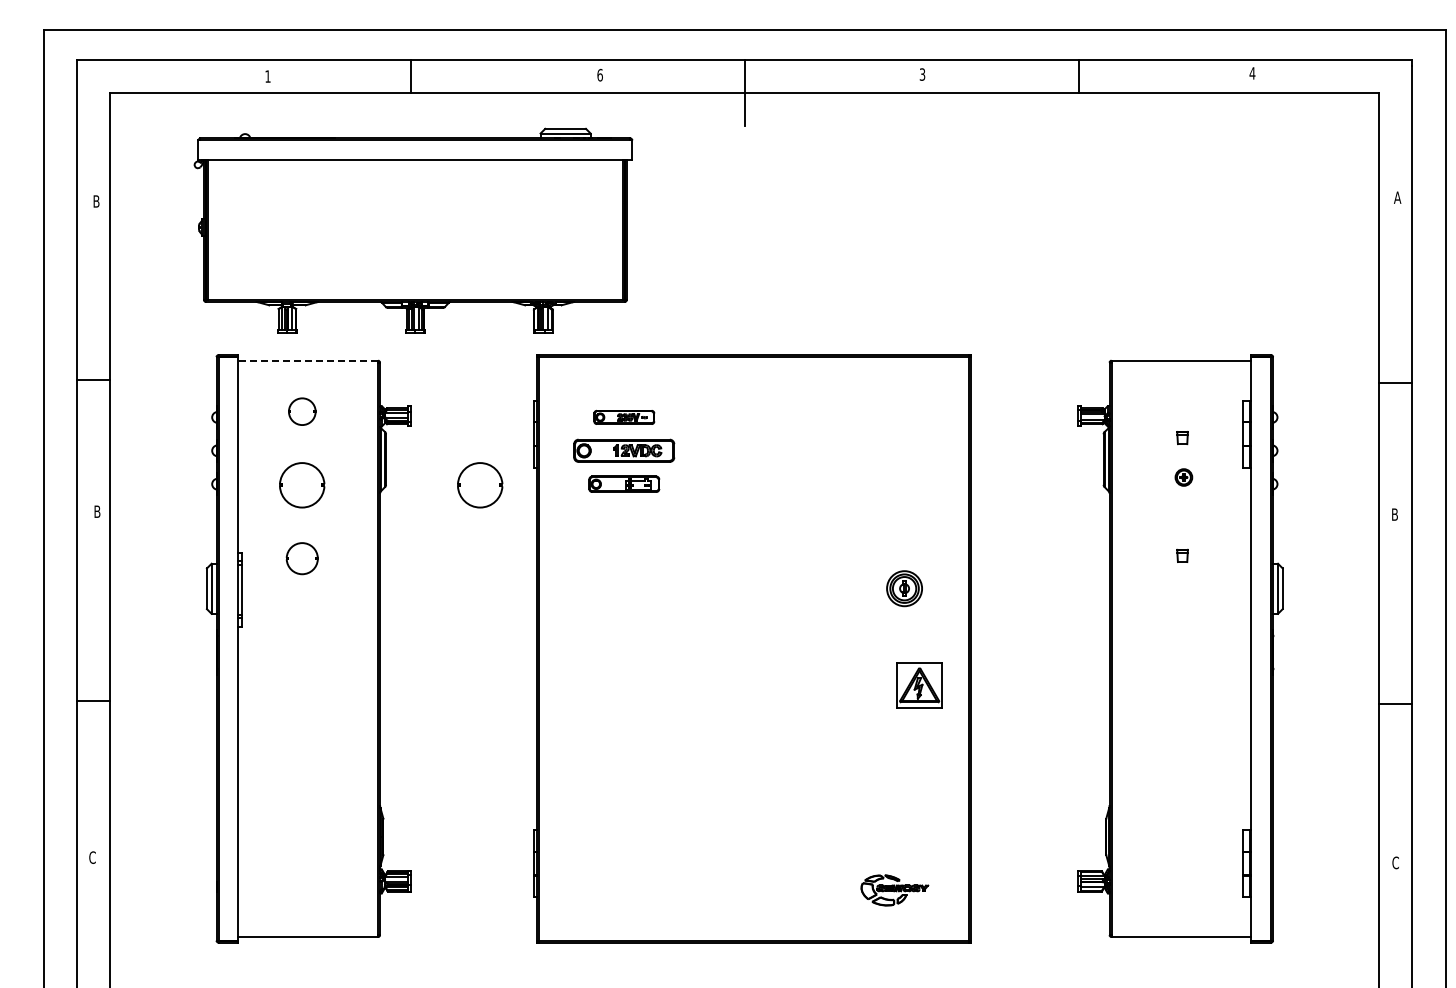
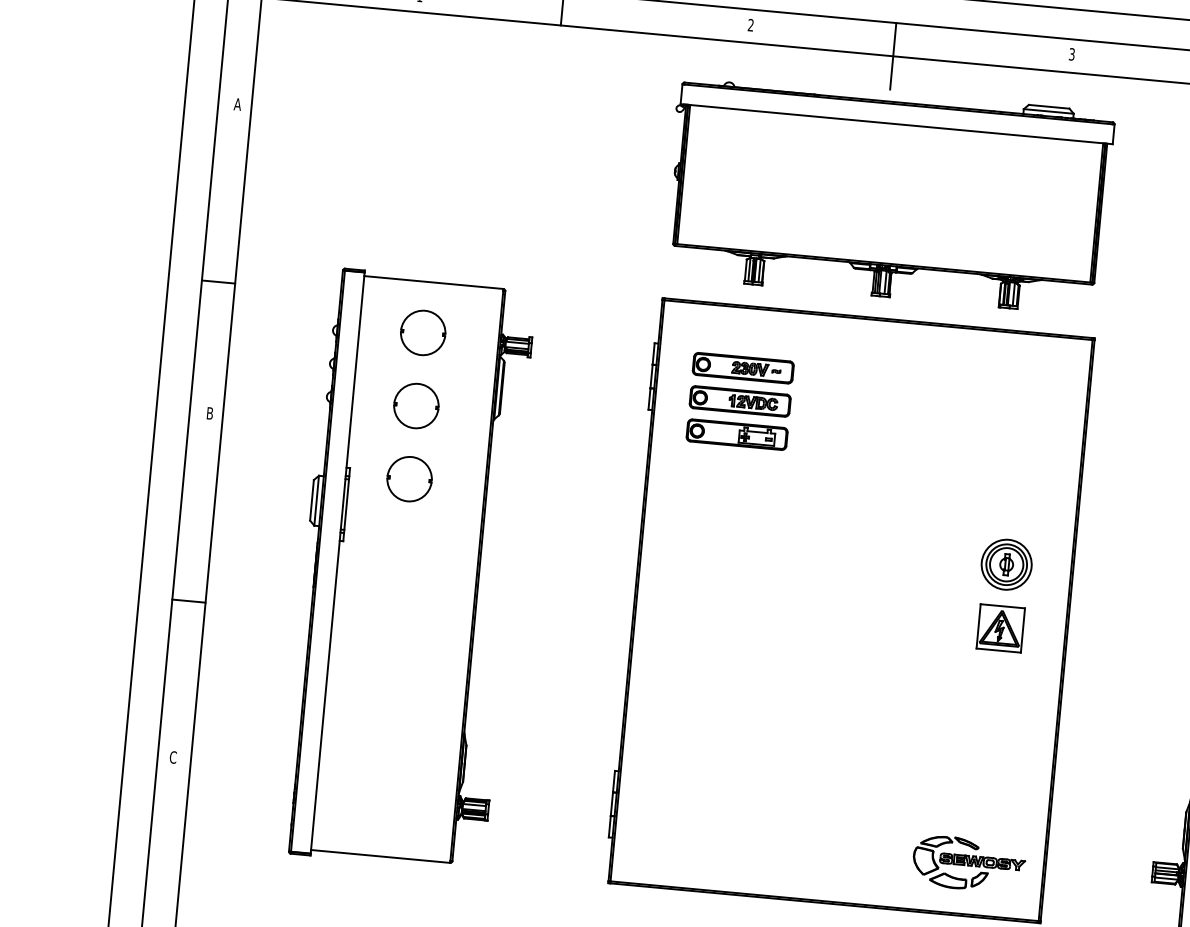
text: (599, 74) -> (750, 24), 6 -> 2
text: (96, 201) -> (237, 104), B -> A
part: (413, 230) -> (888, 193), moved
line: (308, 360) -> (434, 282), dashed -> solid
part: (302, 411) -> (423, 332), size x1.67
part: (624, 417) -> (743, 368), size x1.67
part: (624, 484) -> (737, 435), size x1.43
part: (480, 485) -> (593, 422), removed
part: (302, 558) -> (409, 478), size x1.43
part: (904, 588) -> (1006, 564), size x1.43
part: (919, 685) -> (1000, 628), moved
part: (894, 890) -> (968, 864), size x1.67

